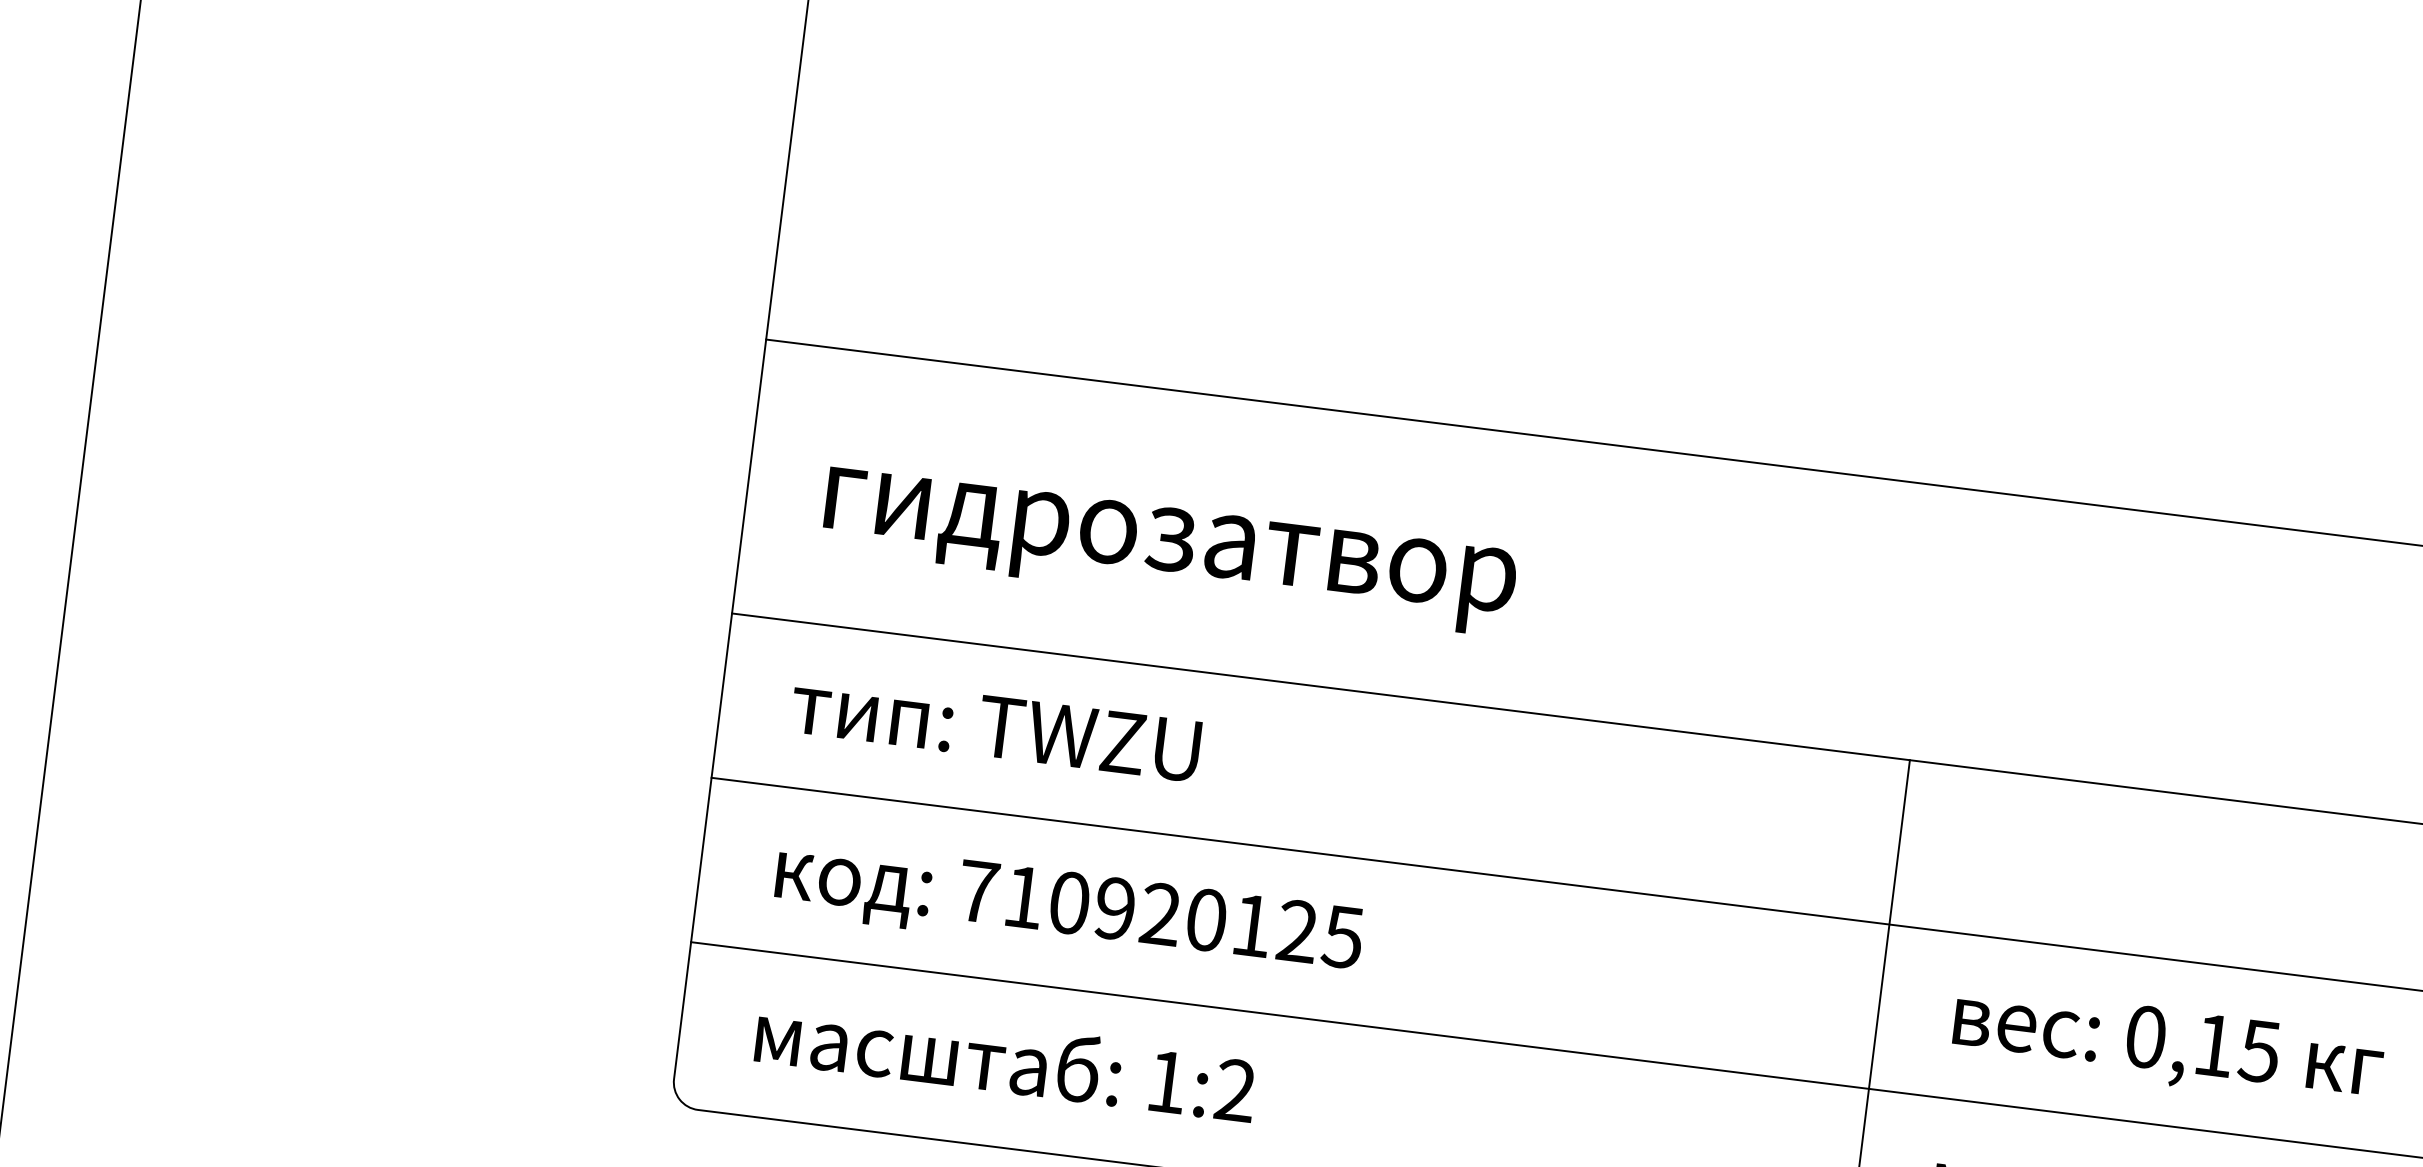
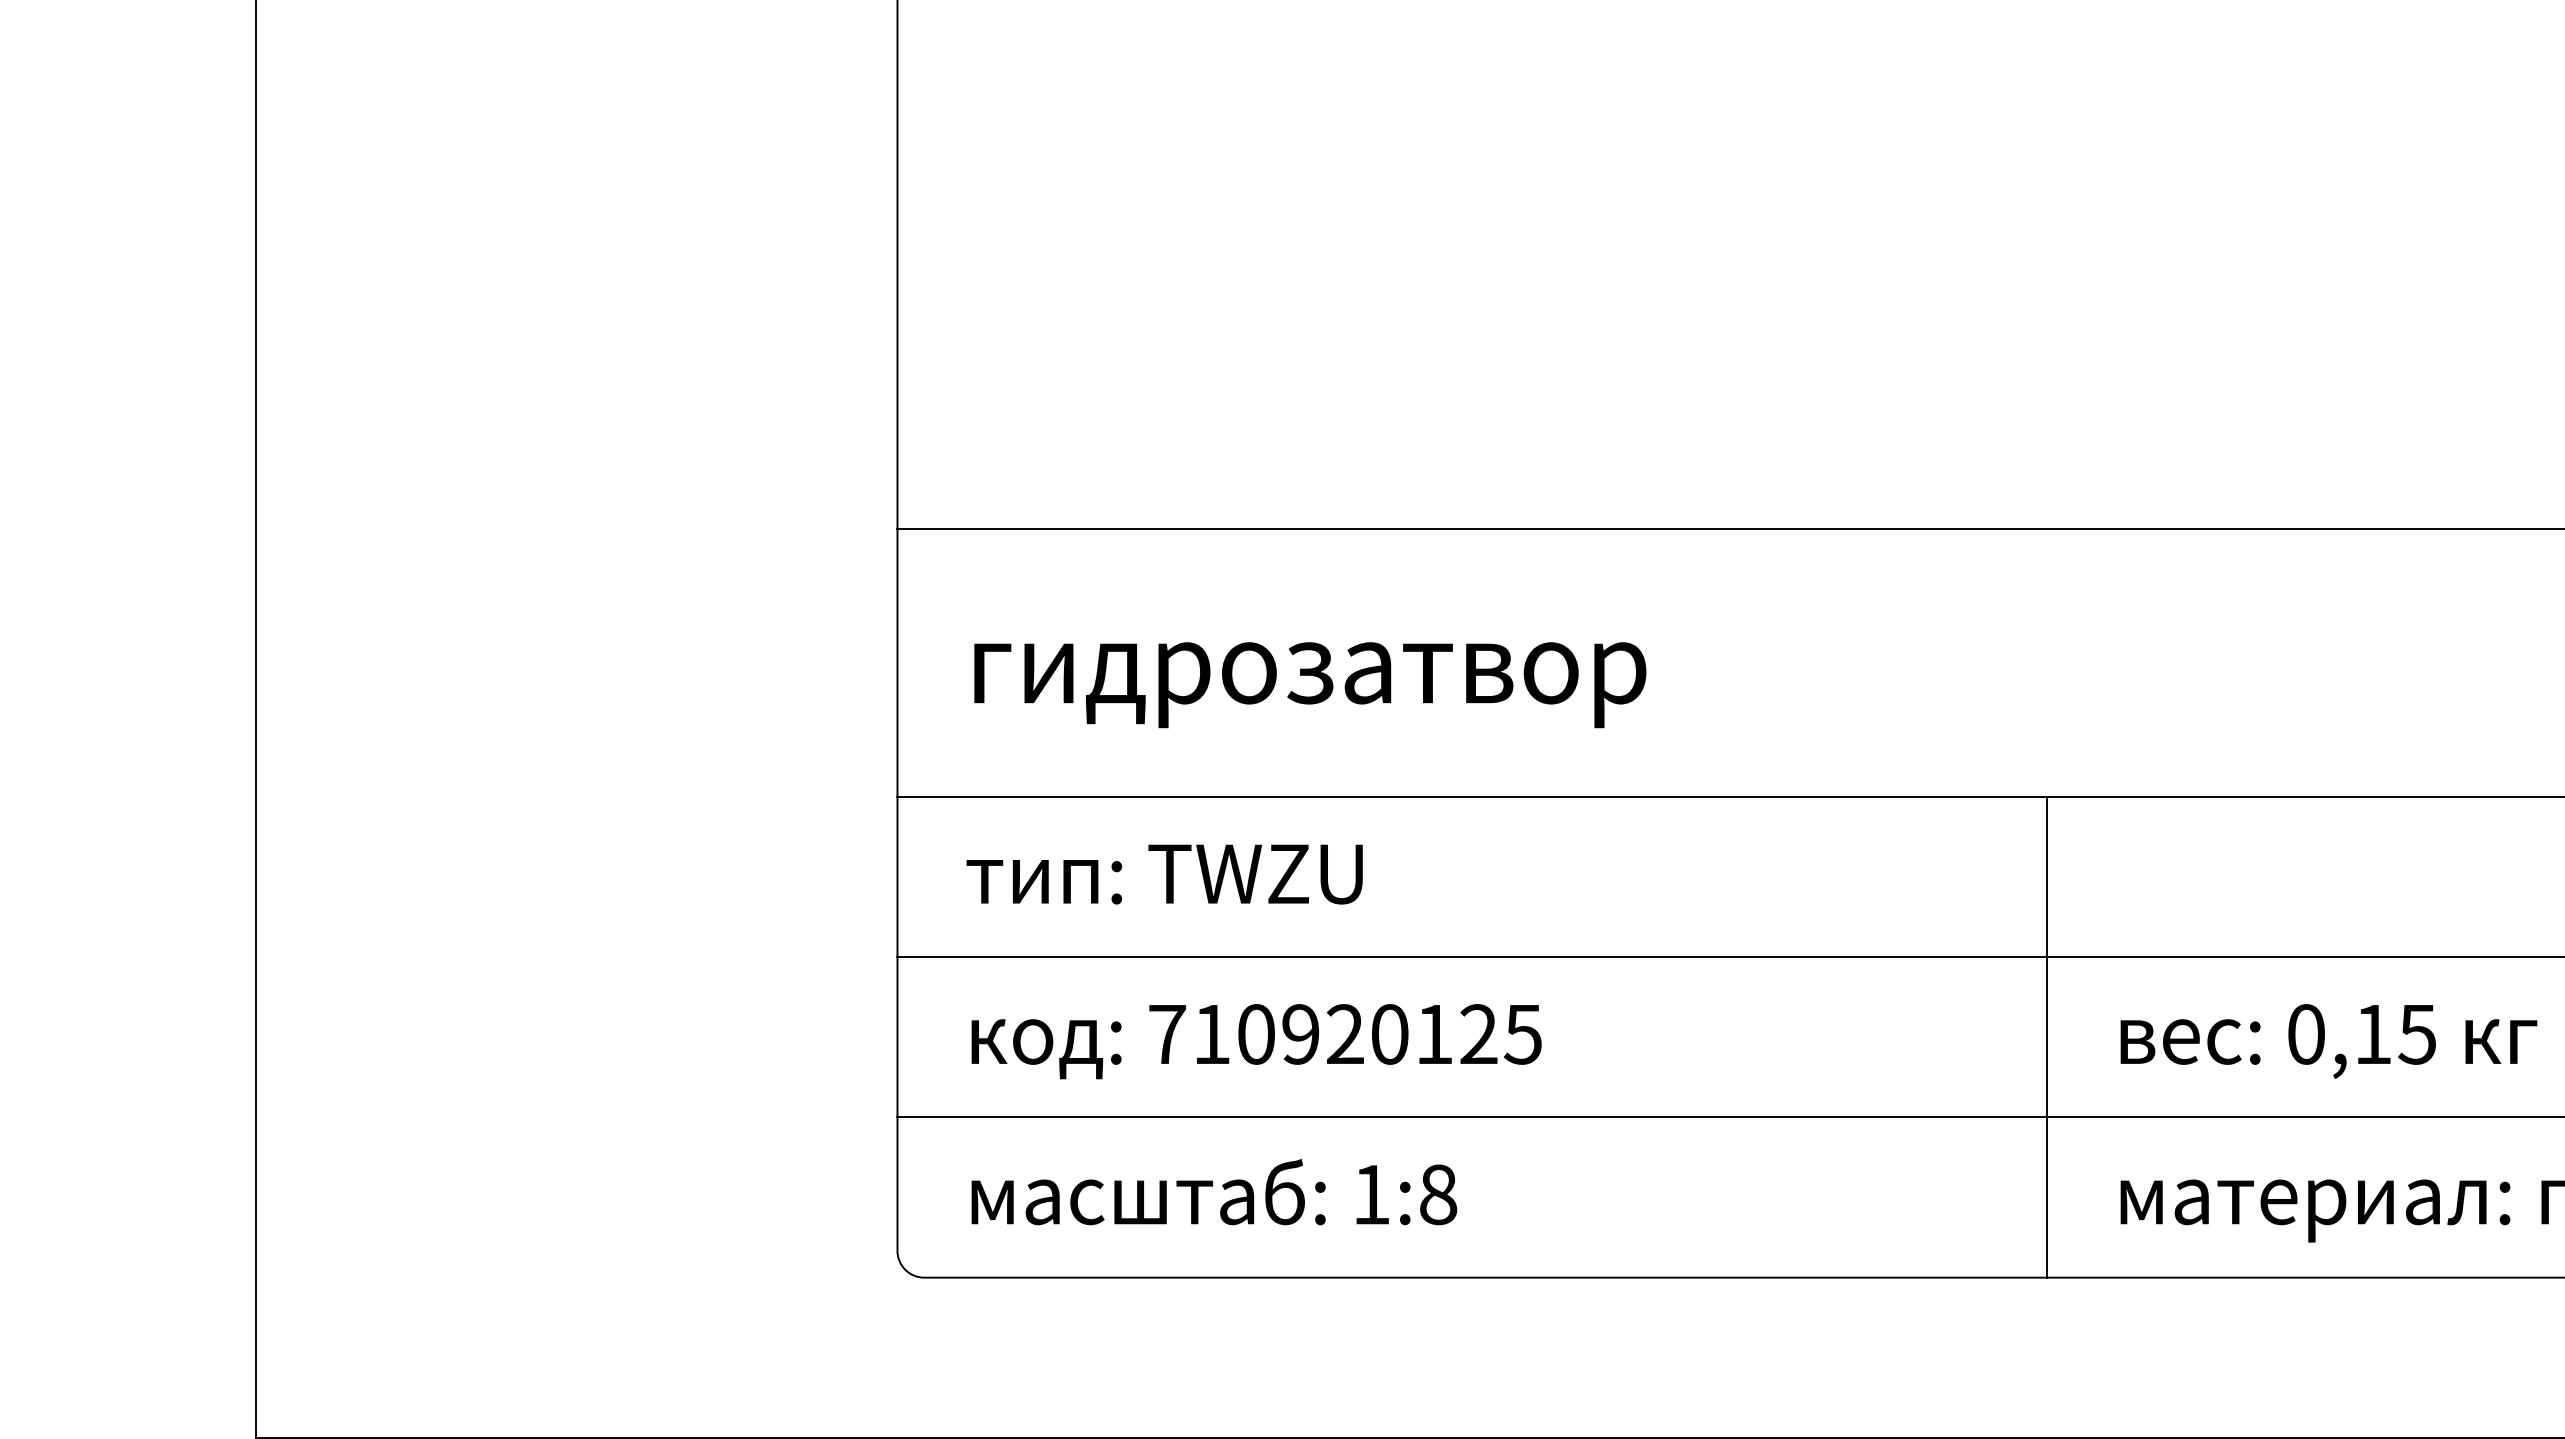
text: (1235, 1090) -> (1438, 1194), 1:2 -> 1:8

